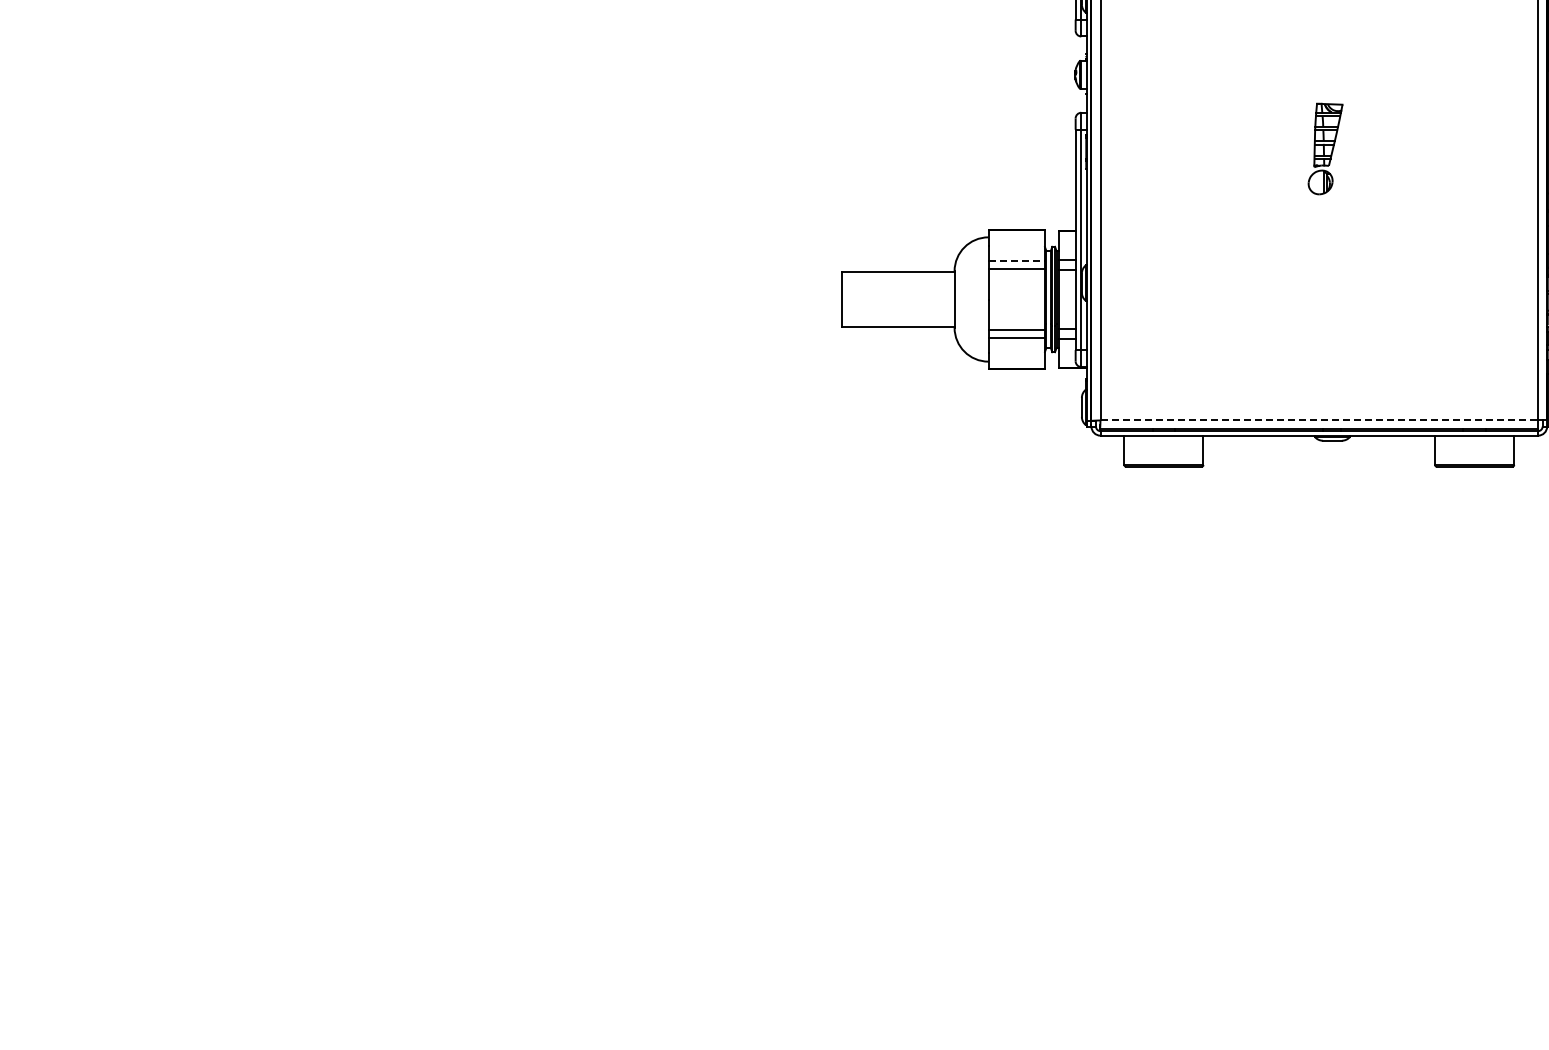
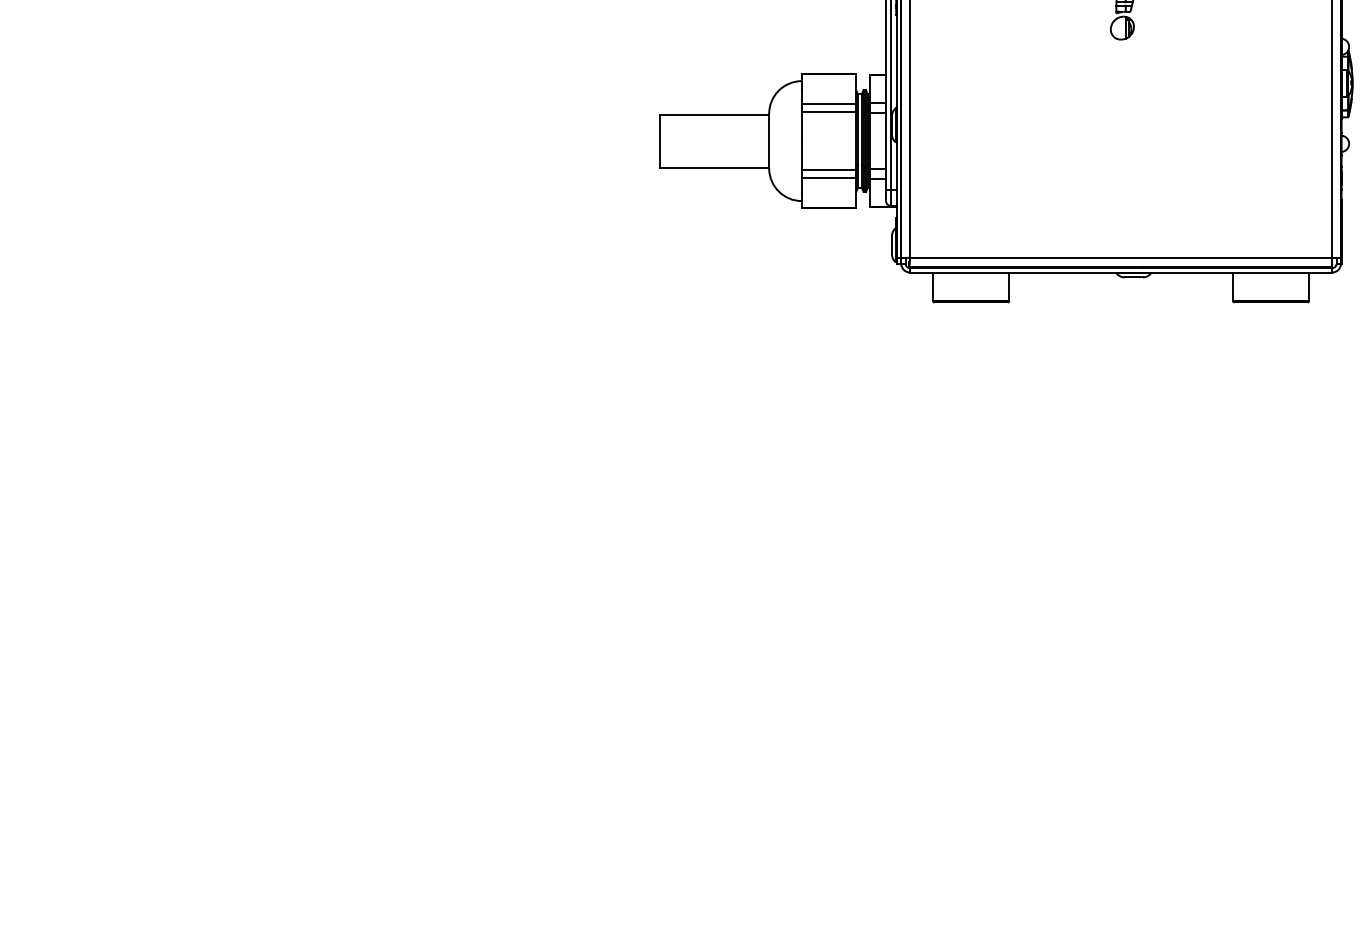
line: (1017, 260) -> (829, 103), dashed -> solid
line: (1319, 420) -> (1121, 257), dashed -> solid

